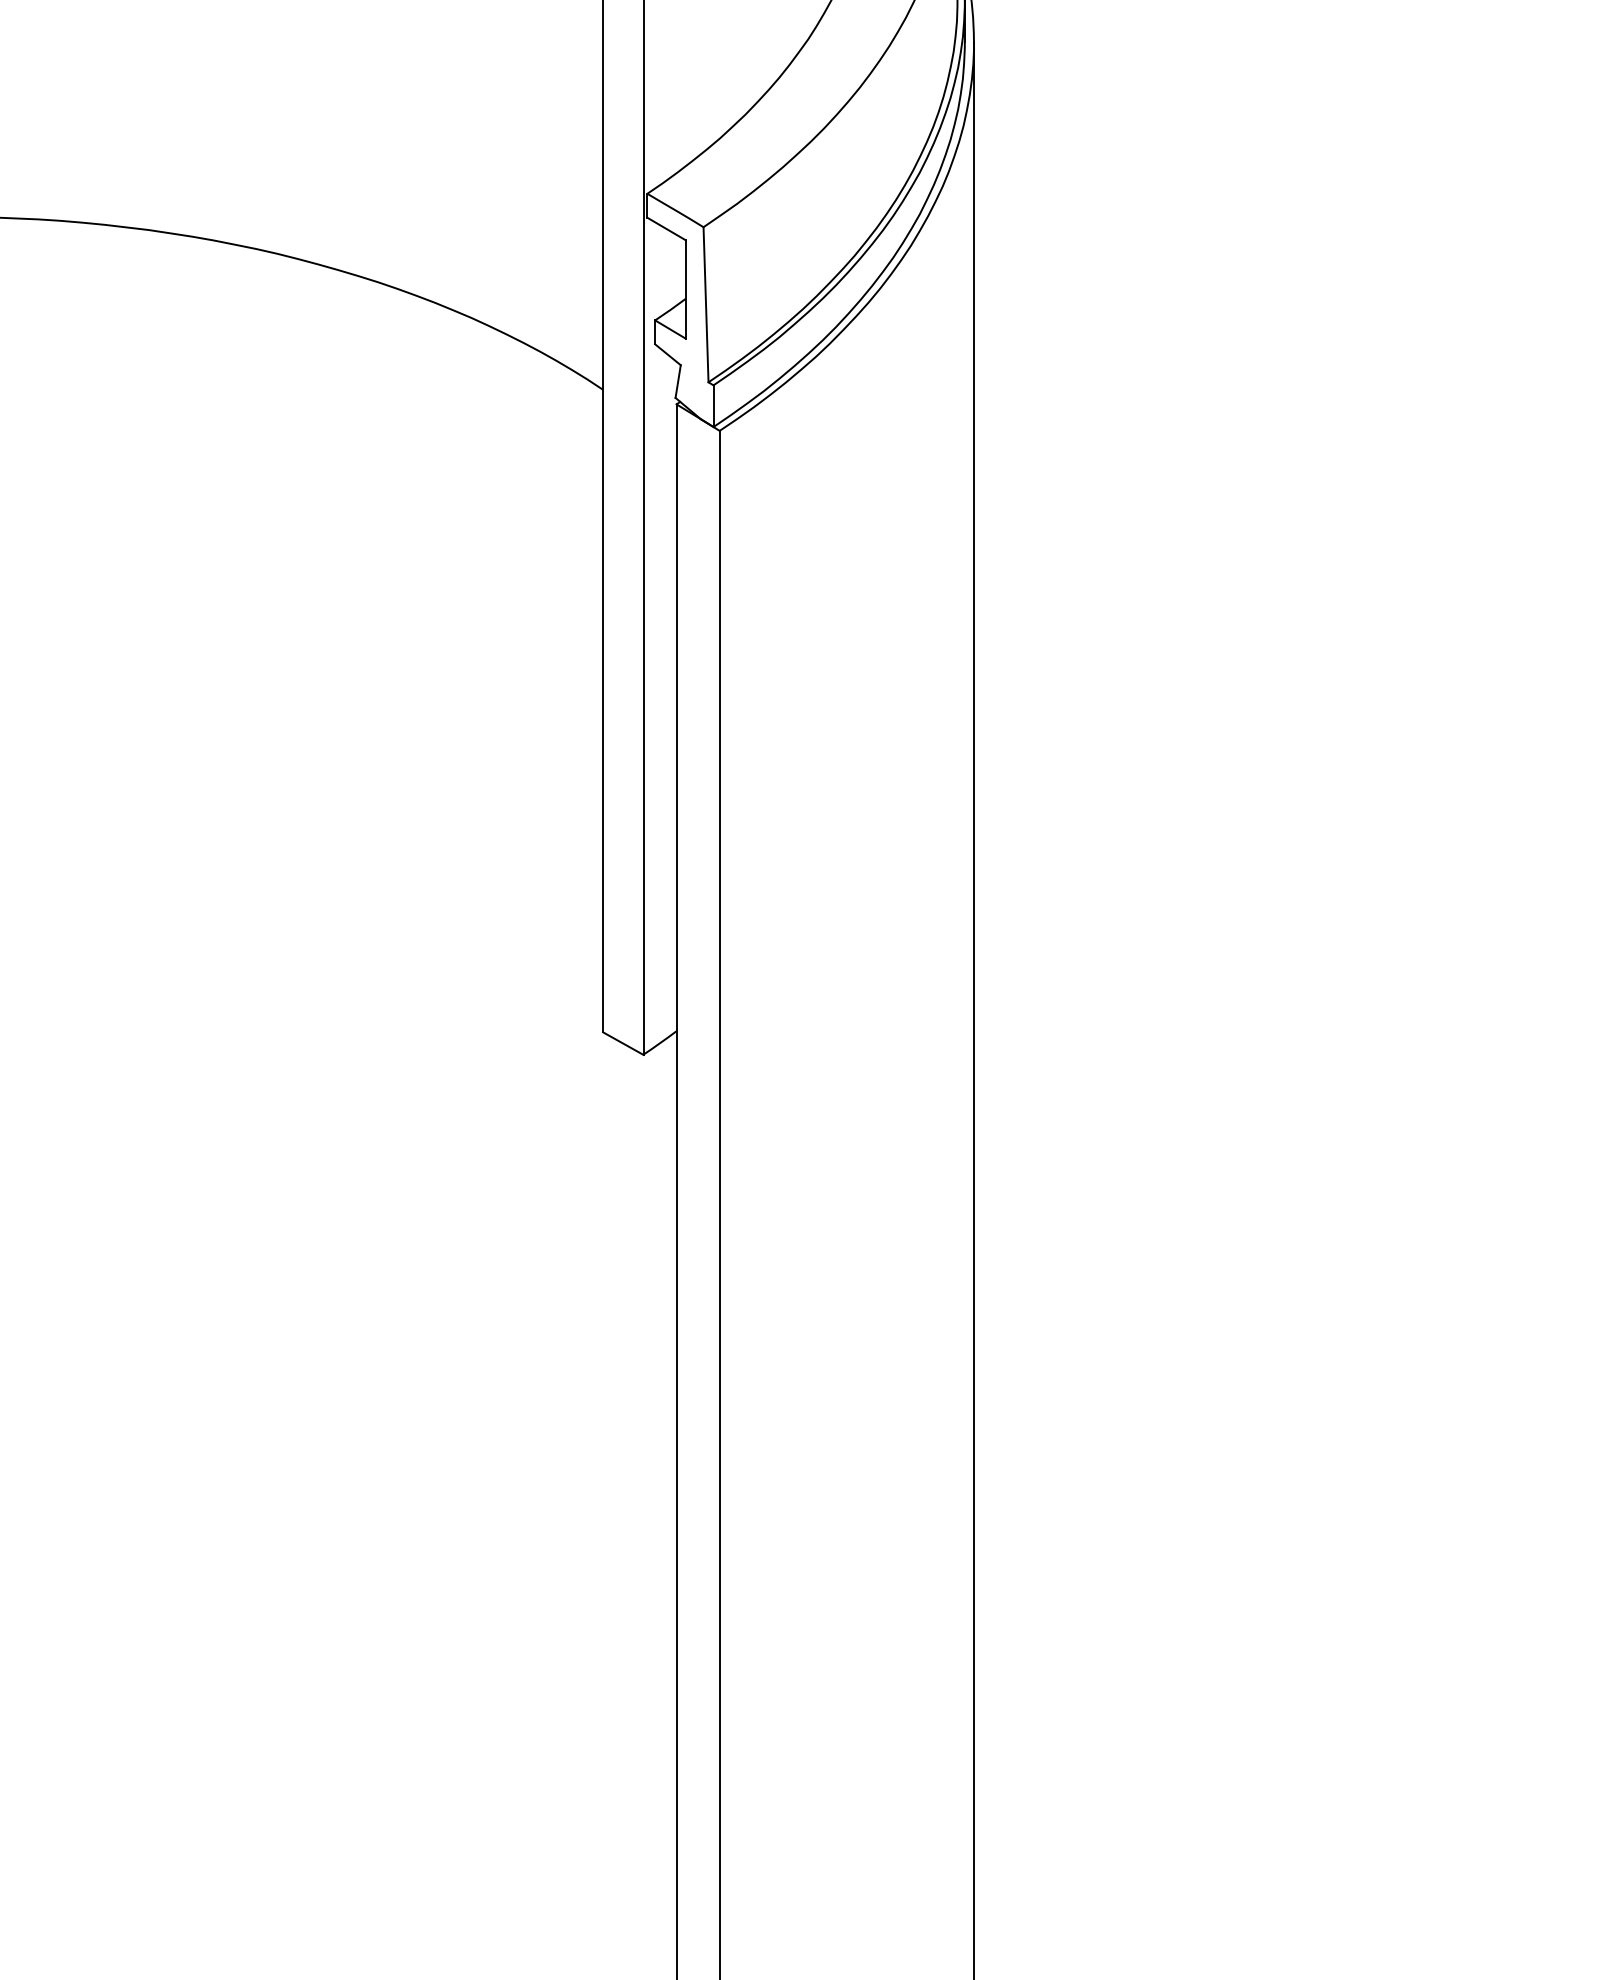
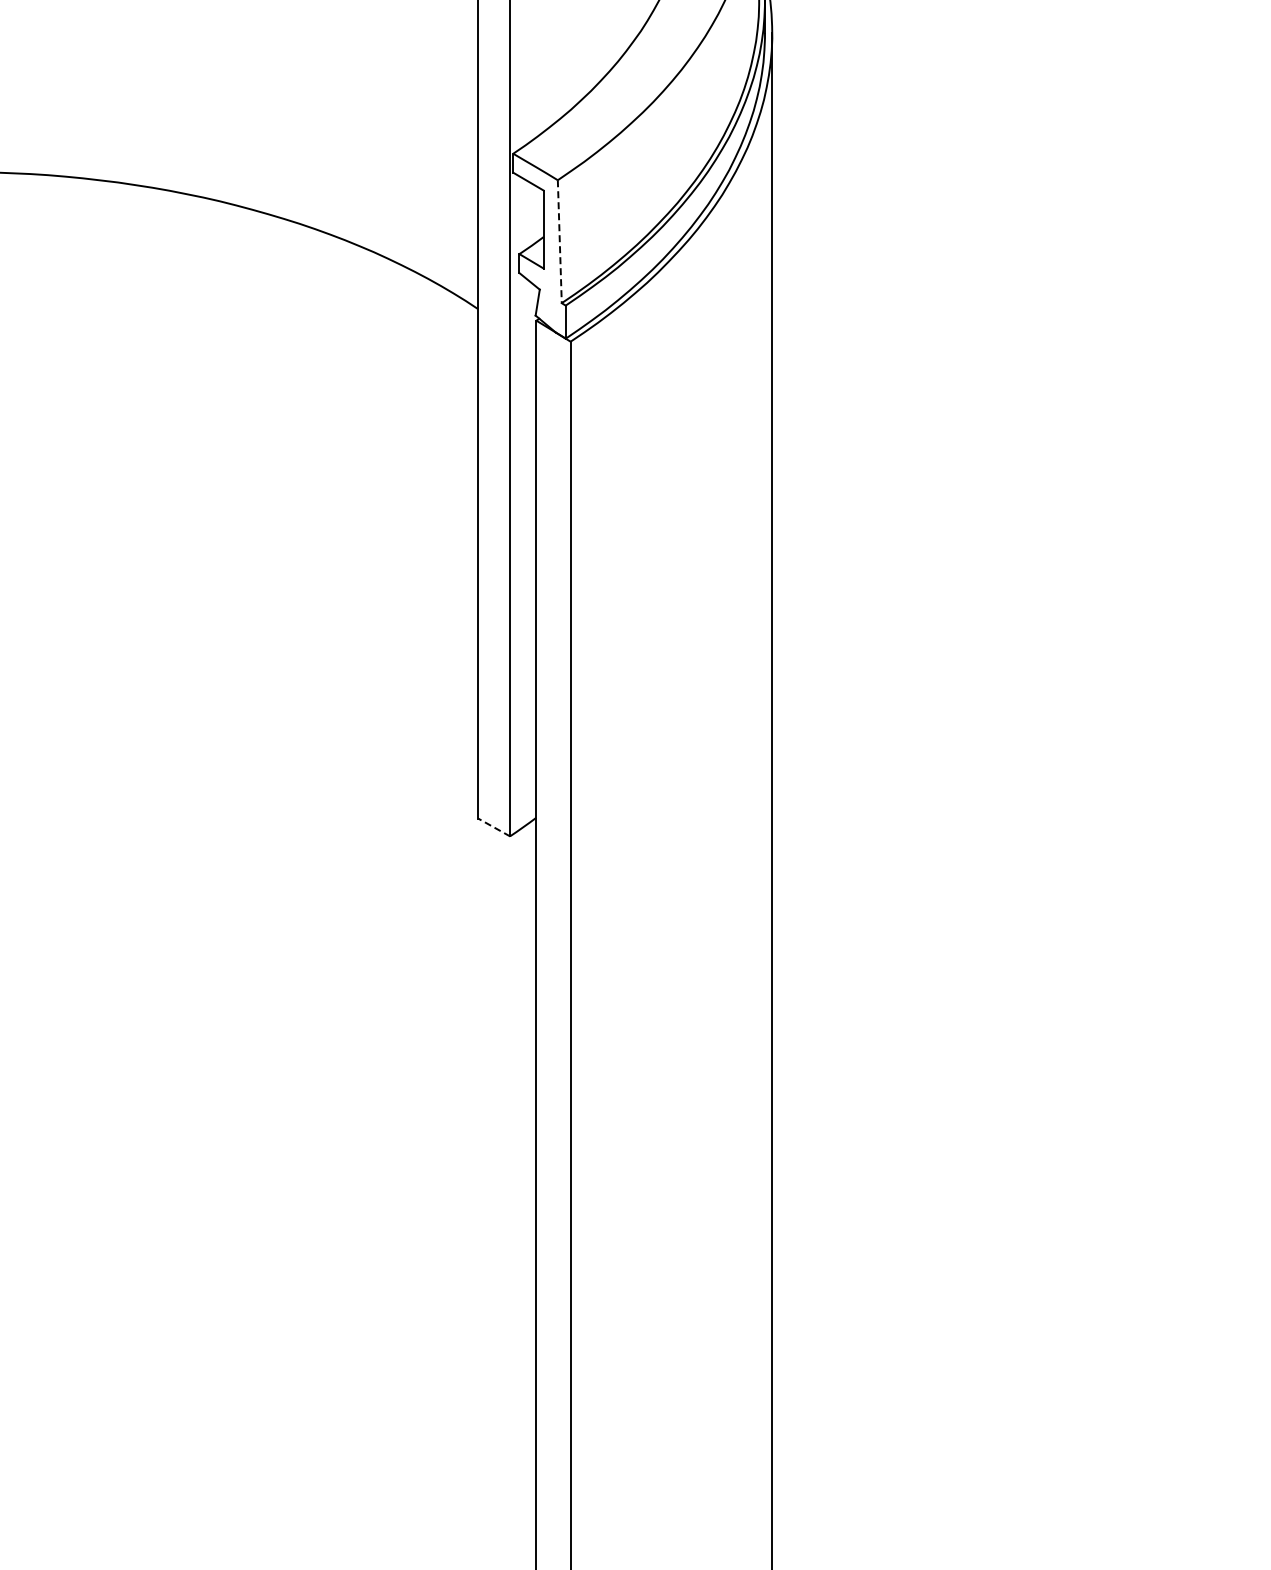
line: (705, 304) -> (559, 241), solid -> dashed
line: (622, 1043) -> (493, 827), solid -> dashed

